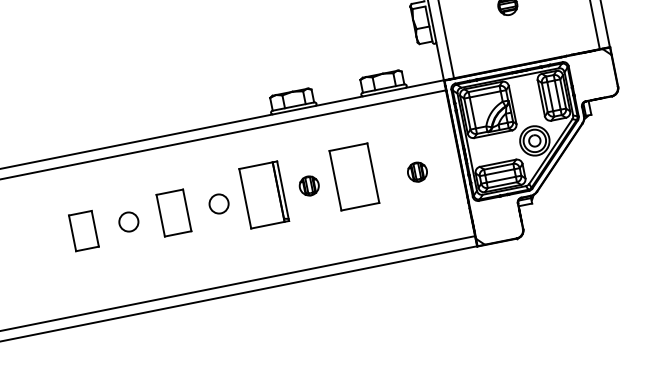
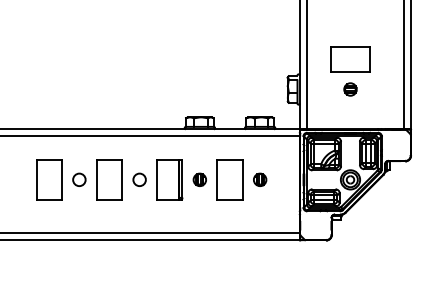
part: (417, 171) -> (260, 179), moved
part: (173, 212) -> (109, 179), size x1.43
part: (84, 230) -> (49, 179), size x1.67

